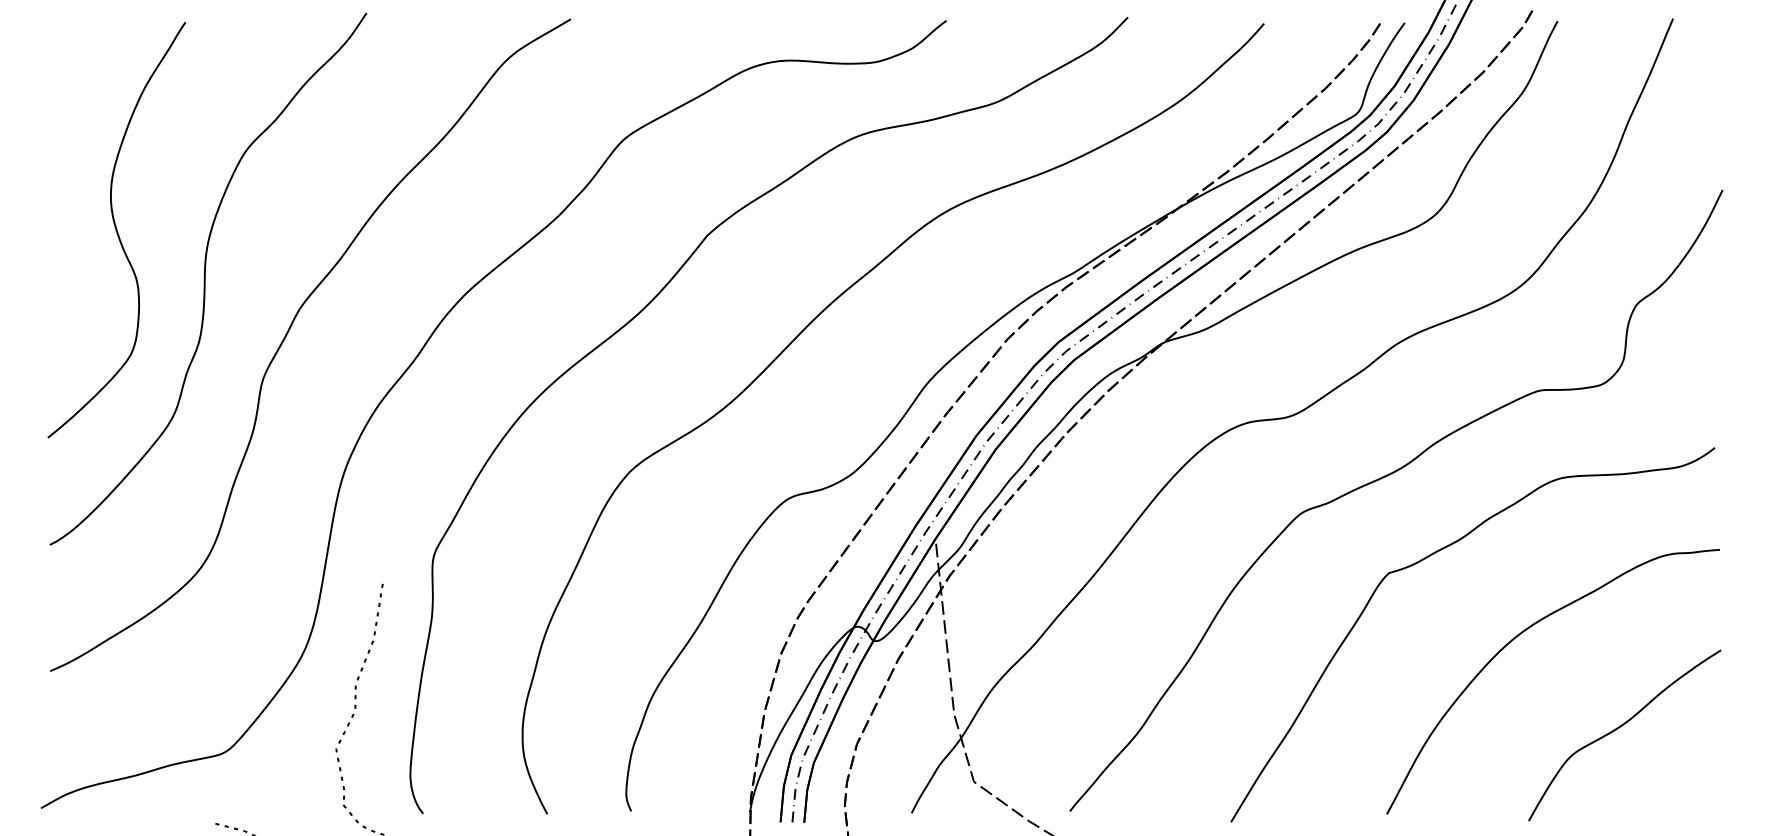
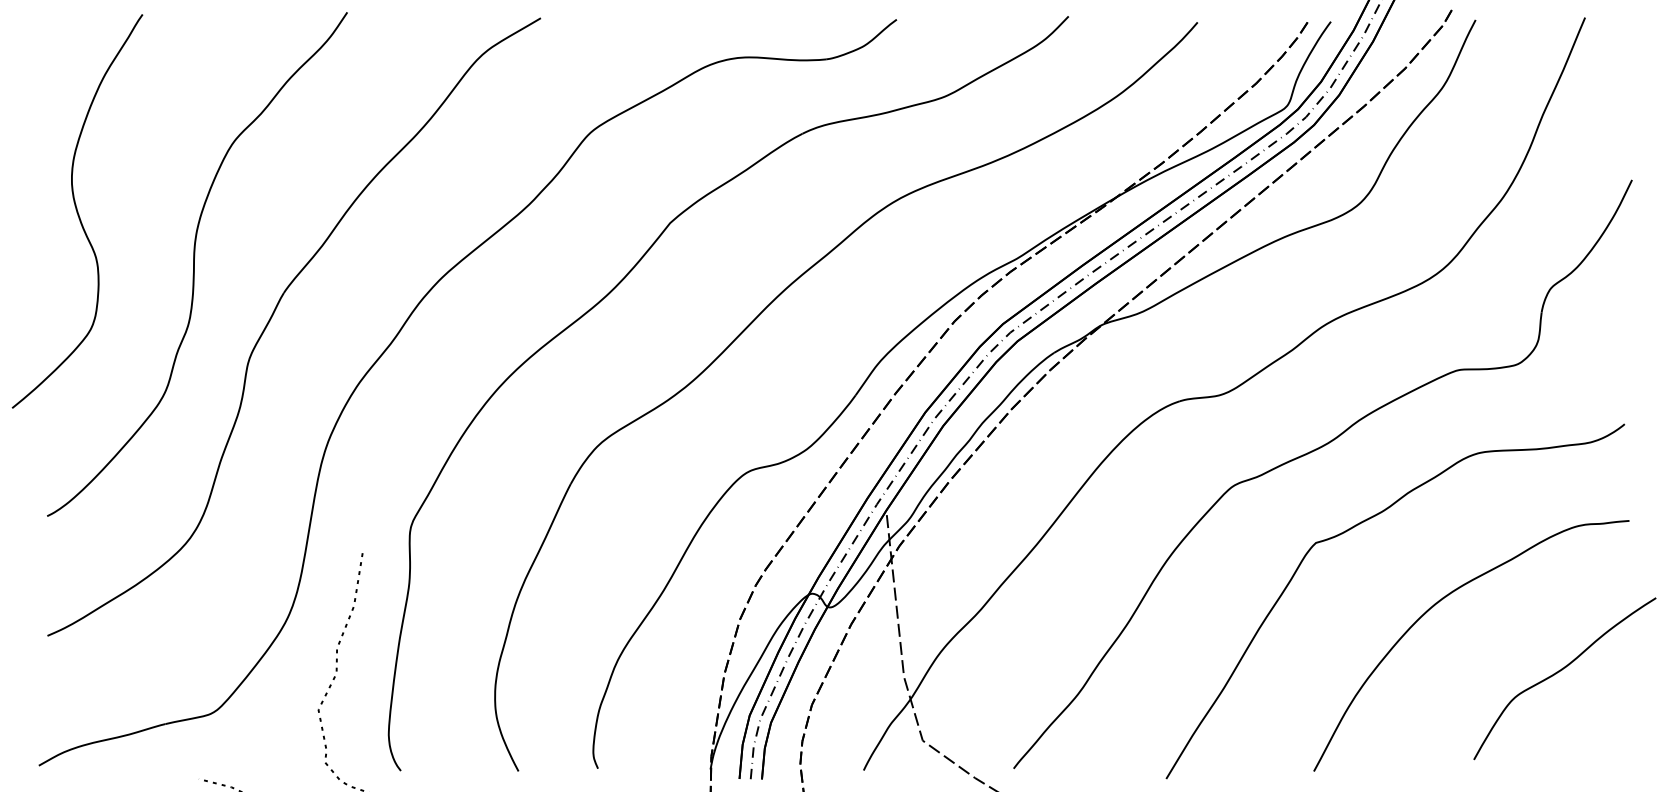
curve: (116, 230) -> (77, 211), moved
curve: (1619, 728) -> (1559, 672), moved

